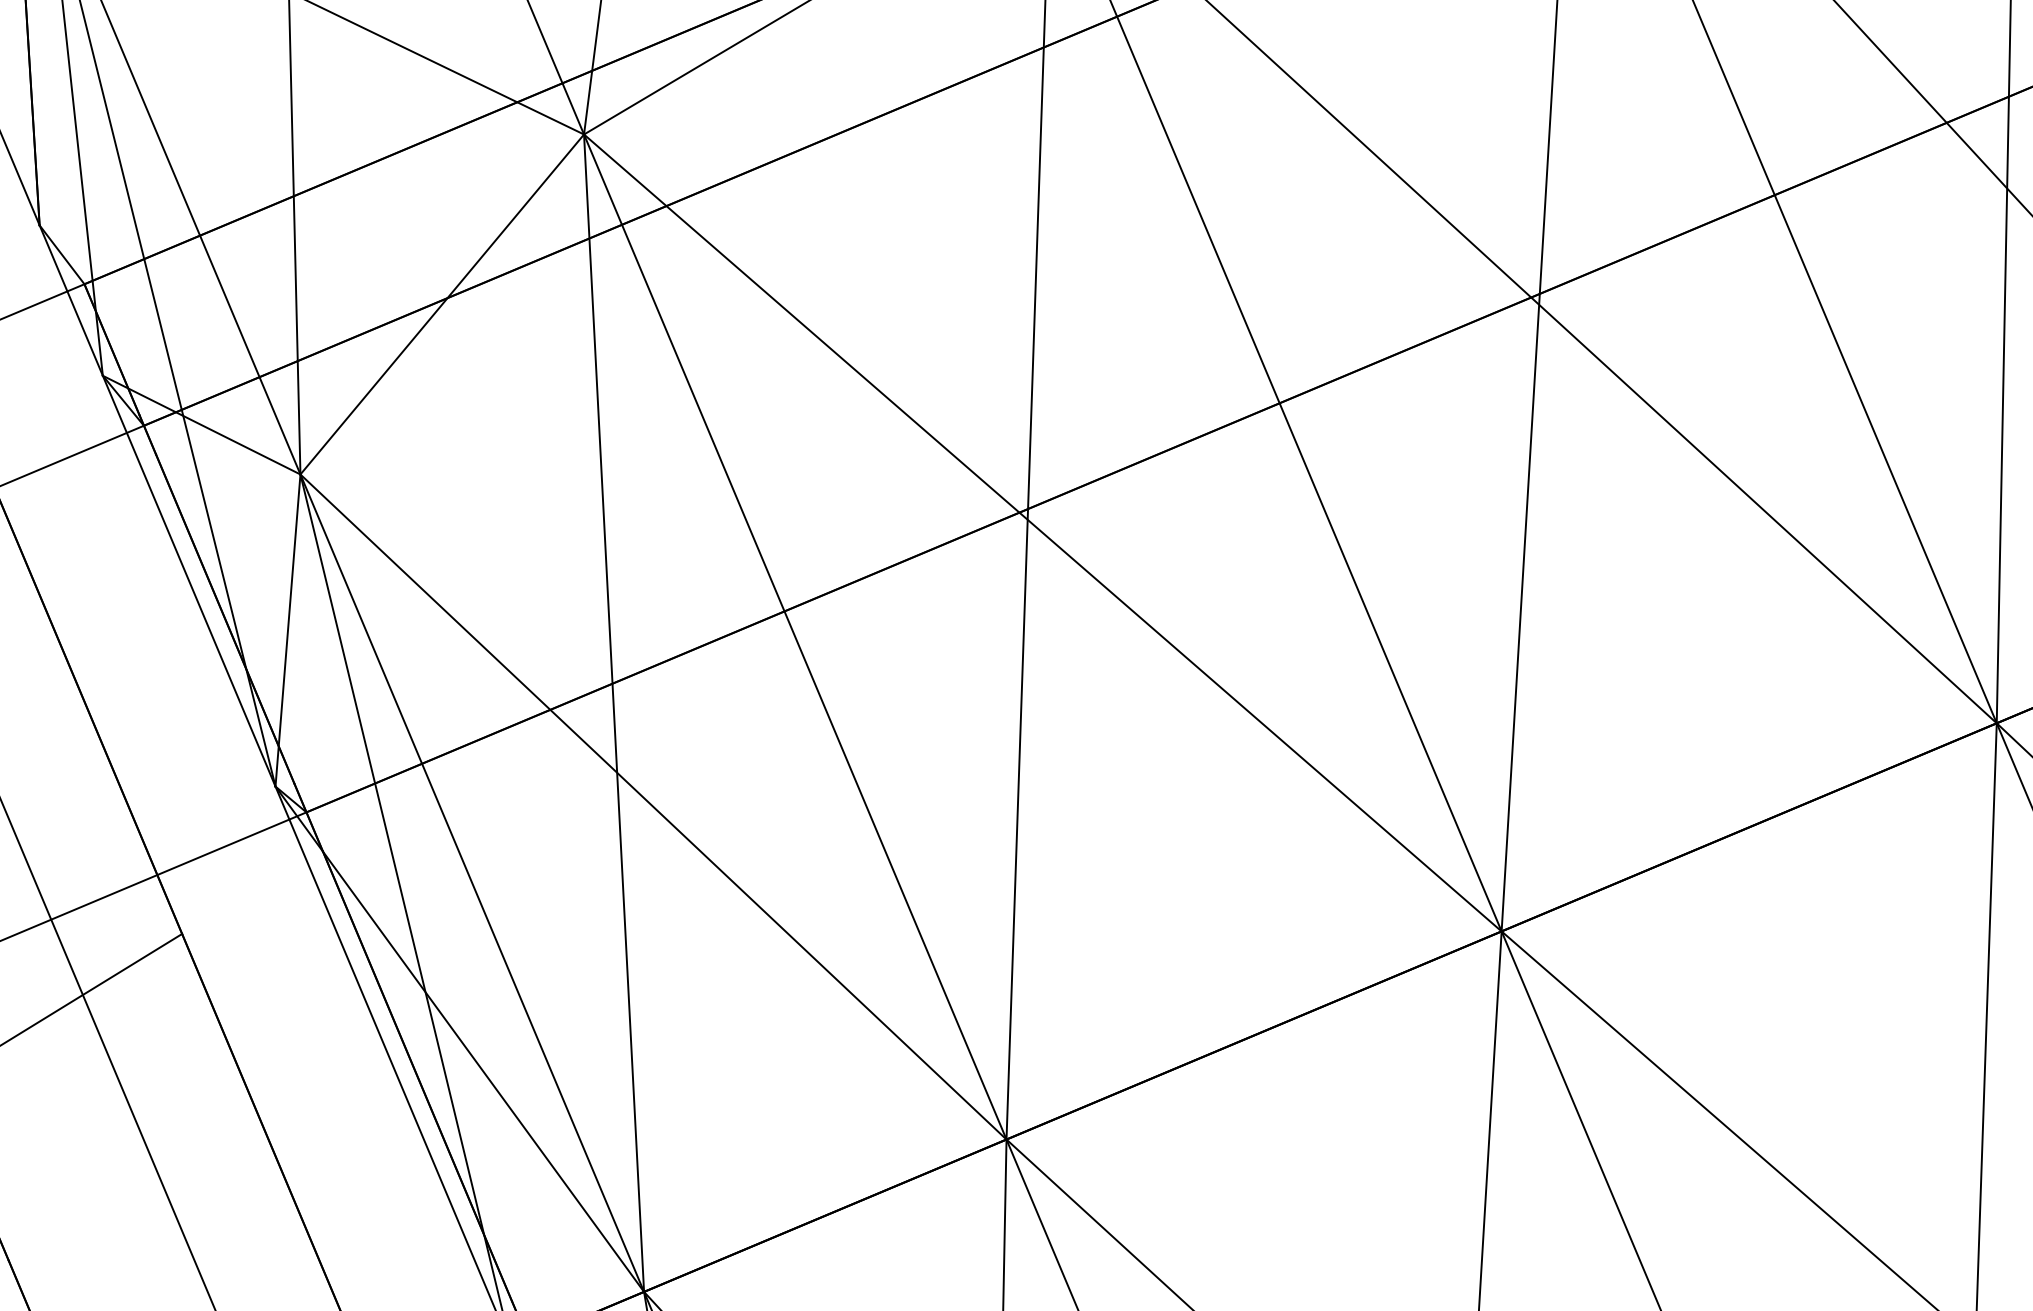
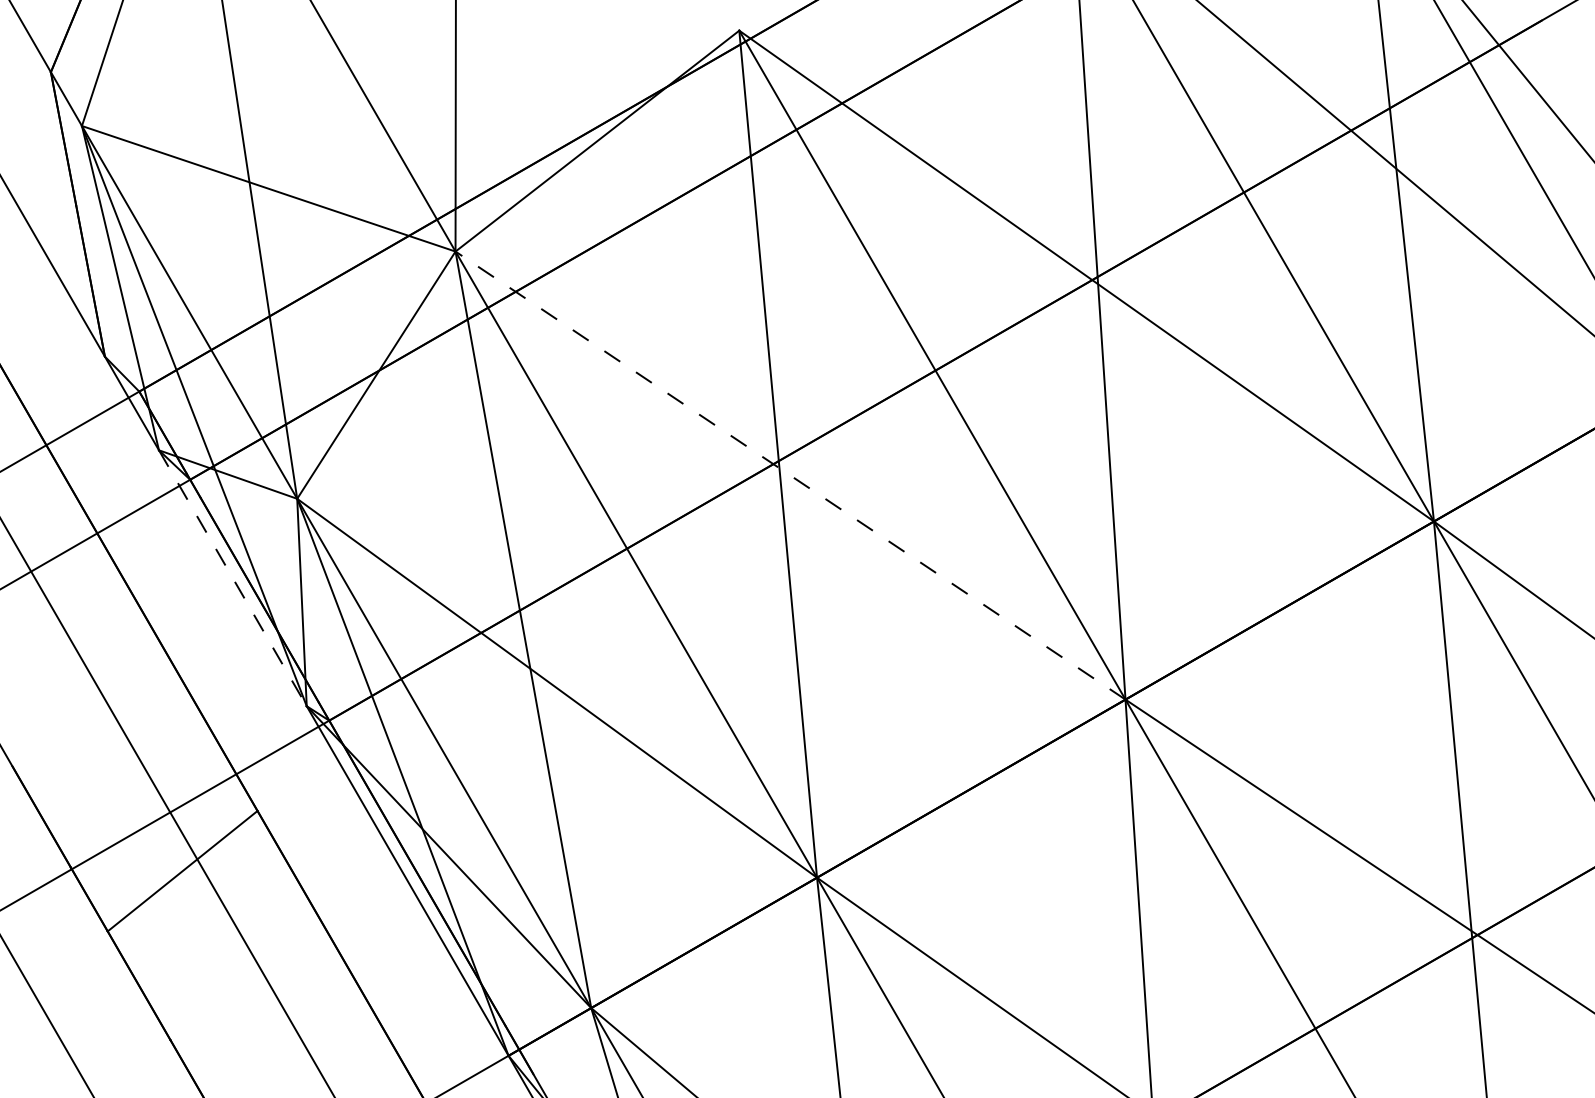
line: (1042, 532) -> (790, 475), solid -> dashed
line: (188, 581) -> (232, 578), solid -> dashed

